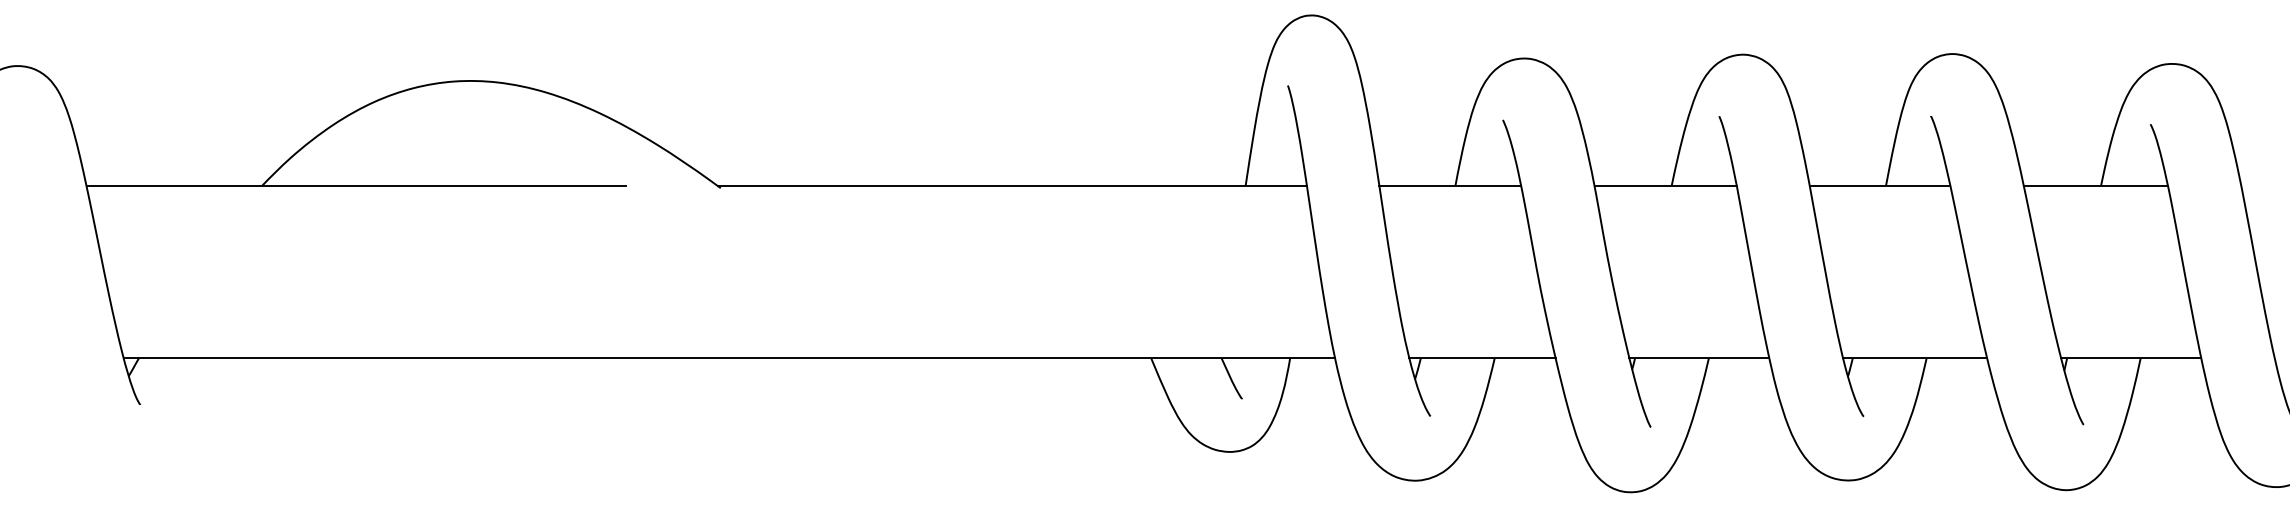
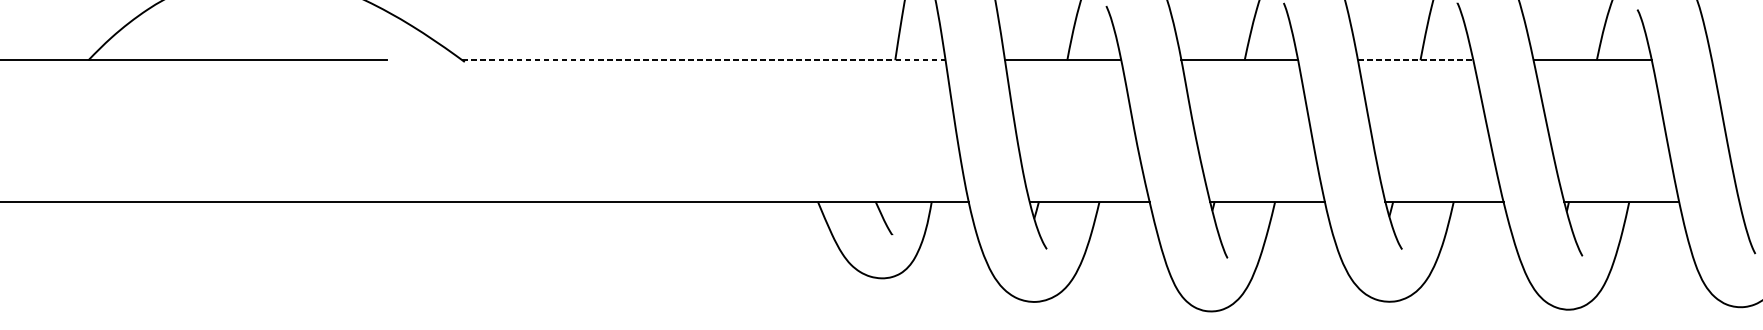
line: (1012, 186) -> (704, 60), solid -> dashed
line: (1880, 186) -> (1415, 60), solid -> dashed

